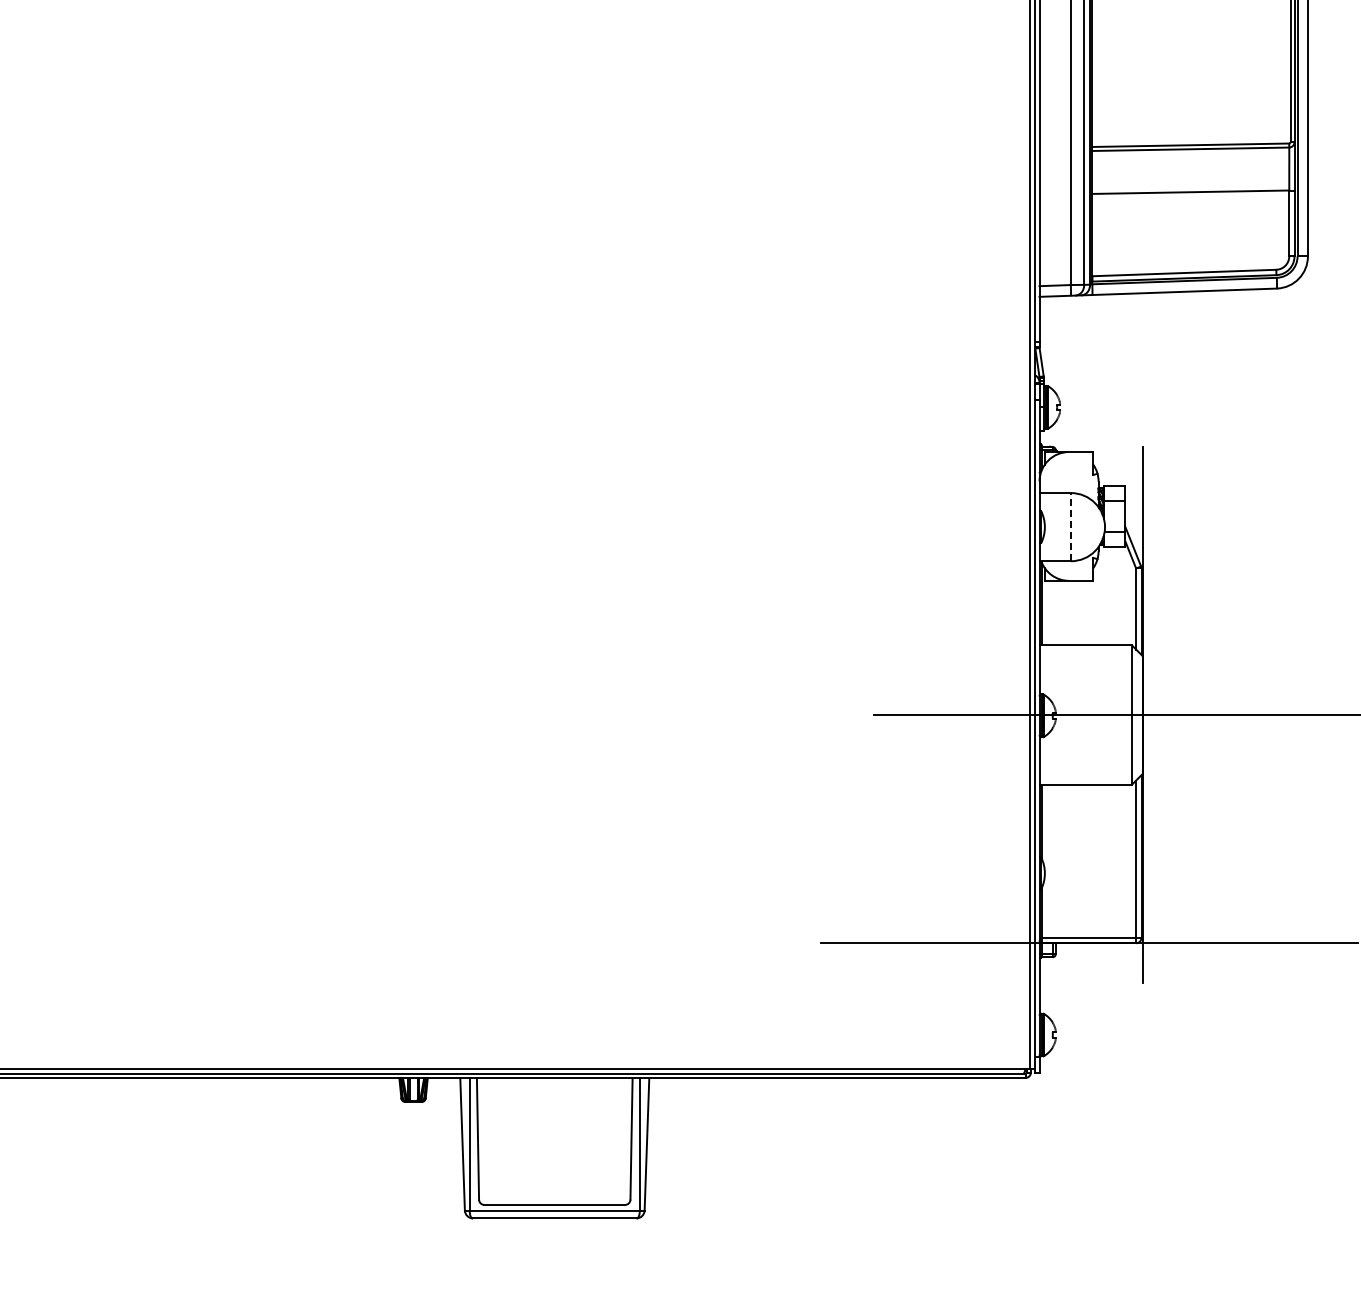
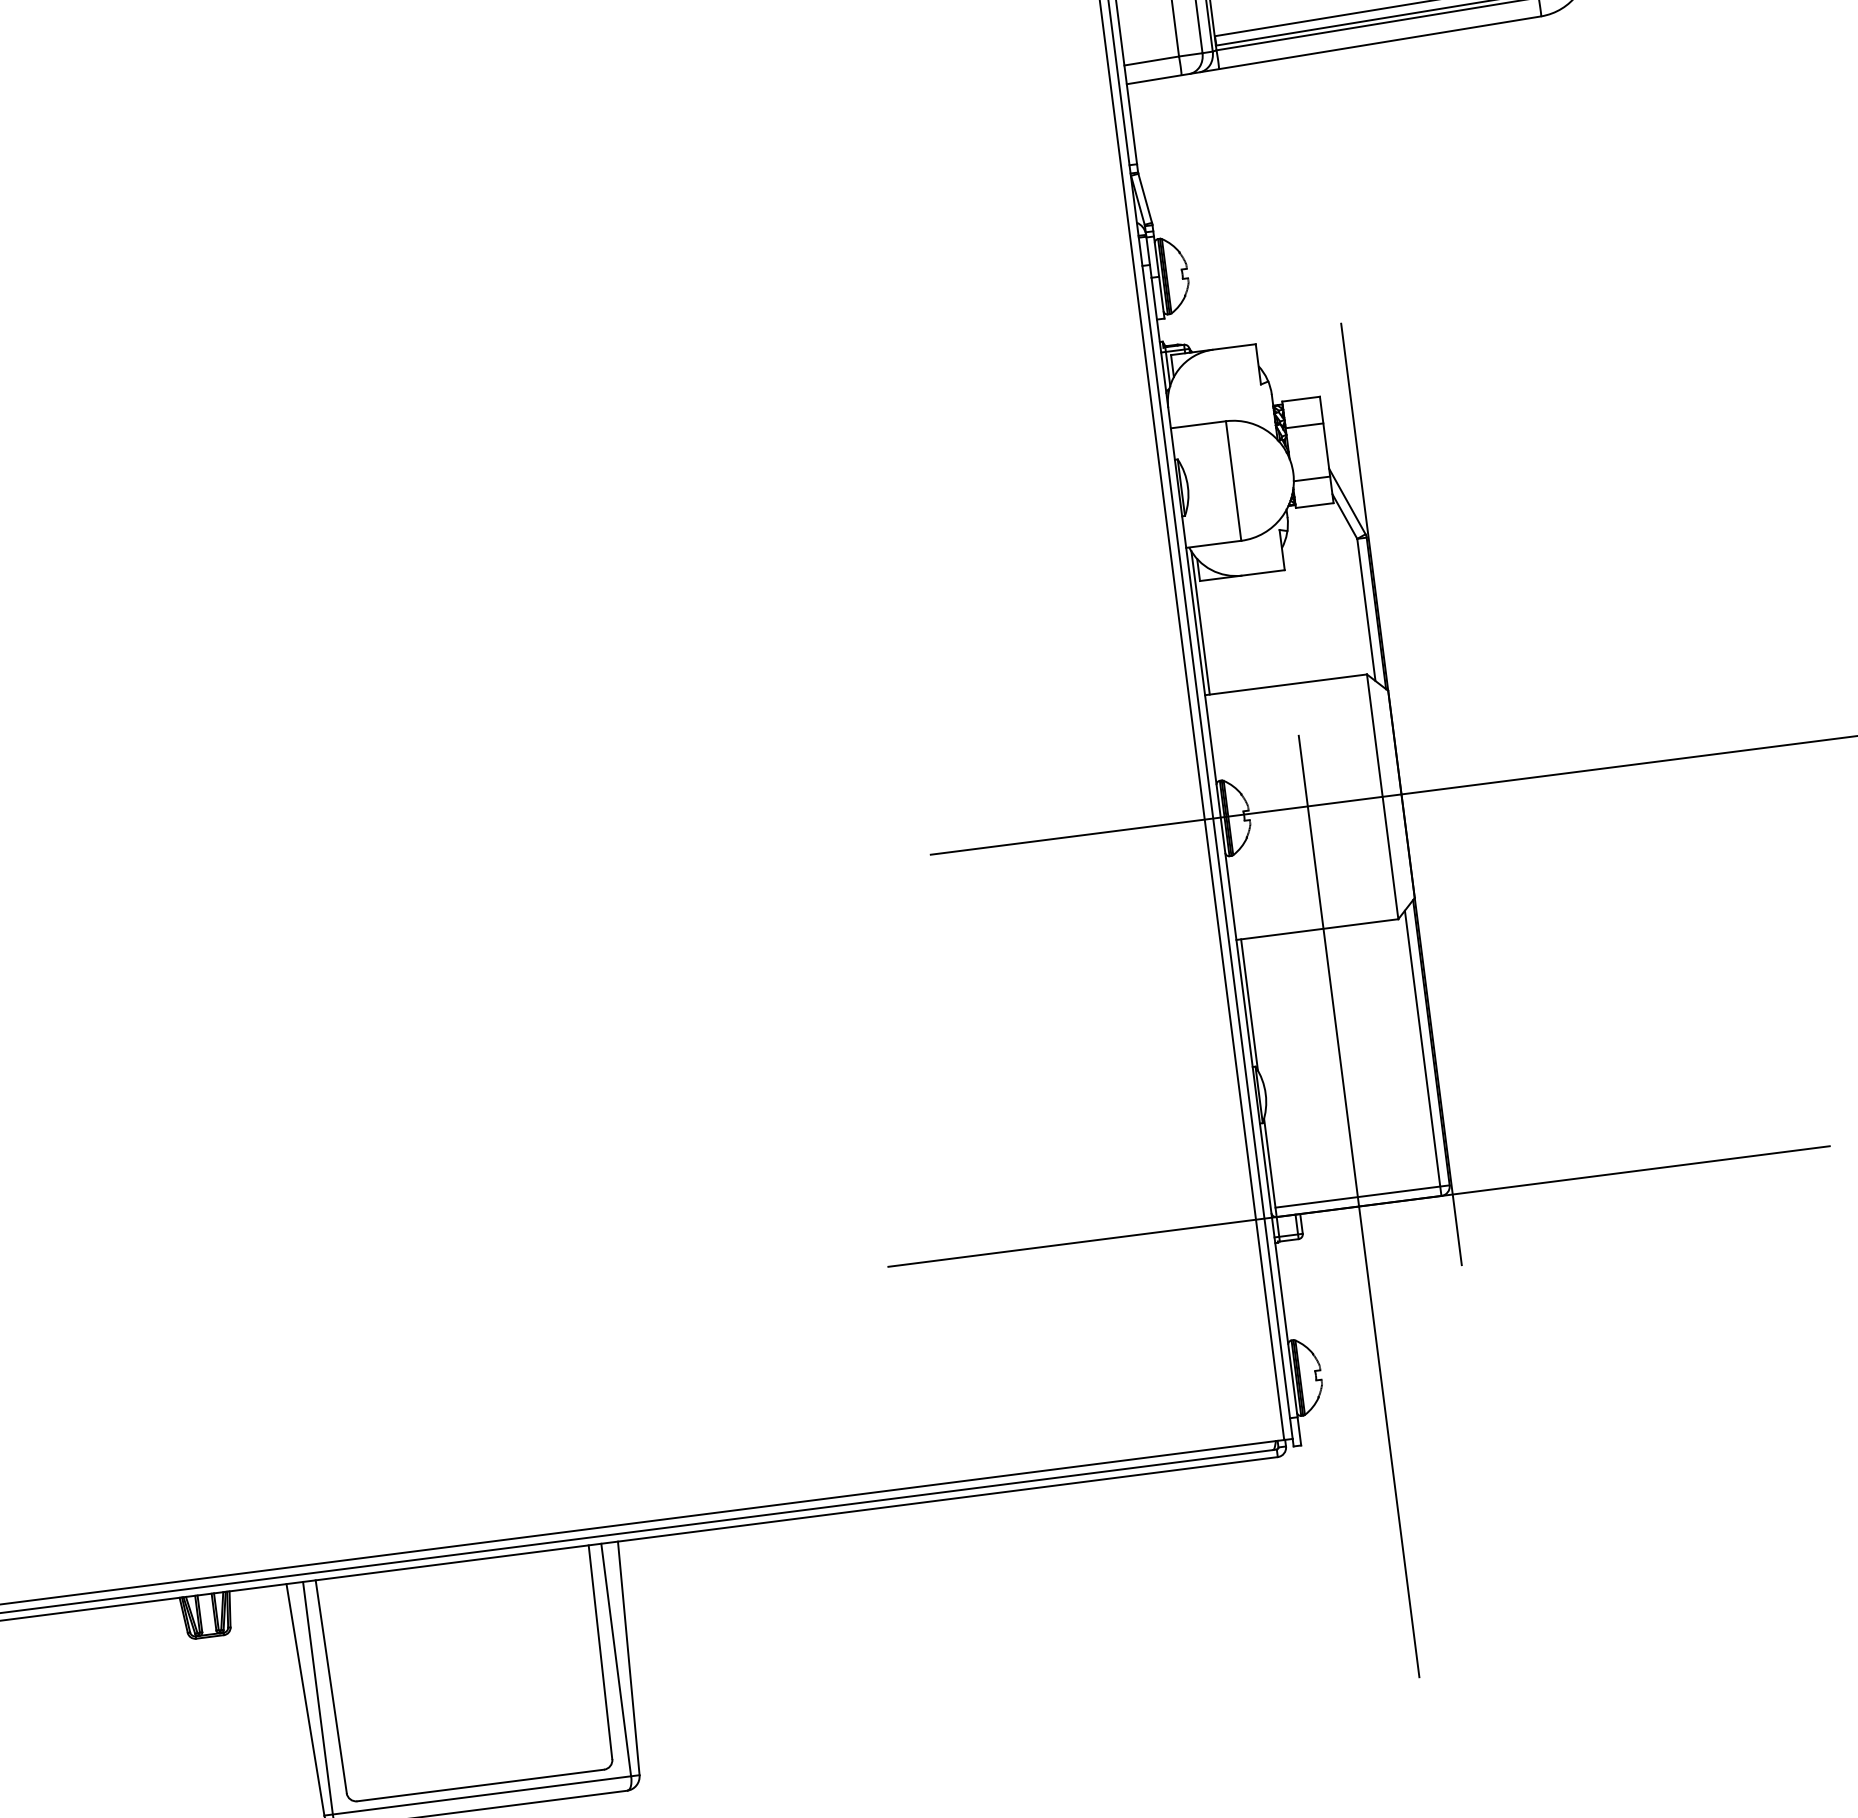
line: (1070, 526) -> (1232, 479), dashed -> solid
line: (1089, 942) -> (1359, 1205), added

